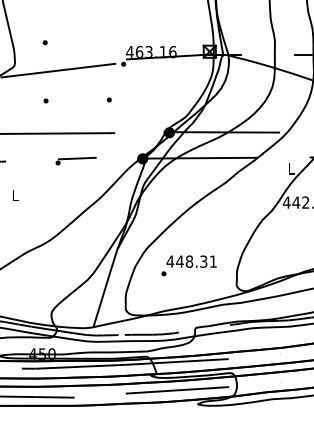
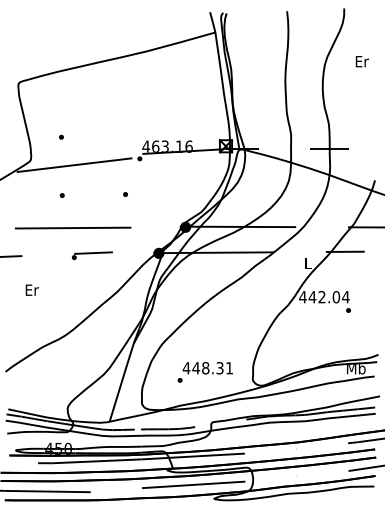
text: (15, 194) -> (31, 289), L -> Er
text: (188, 265) -> (204, 372), moved

